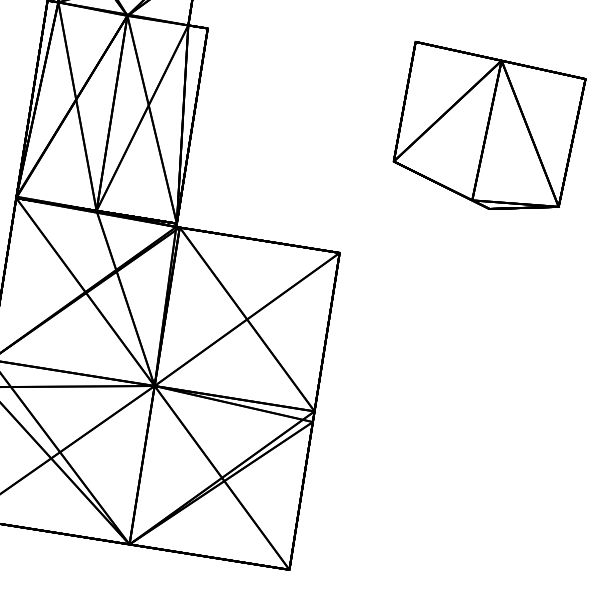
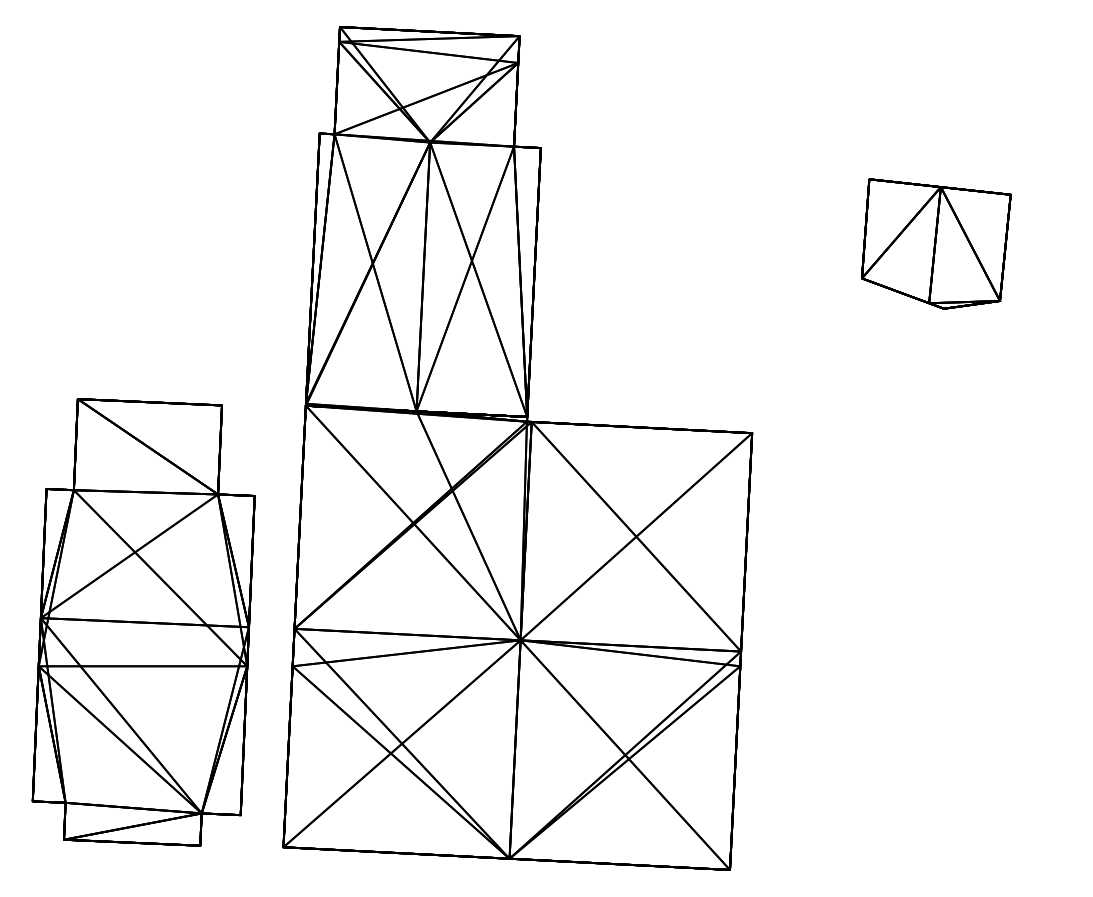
part: (488, 128) -> (936, 243), size x0.6

